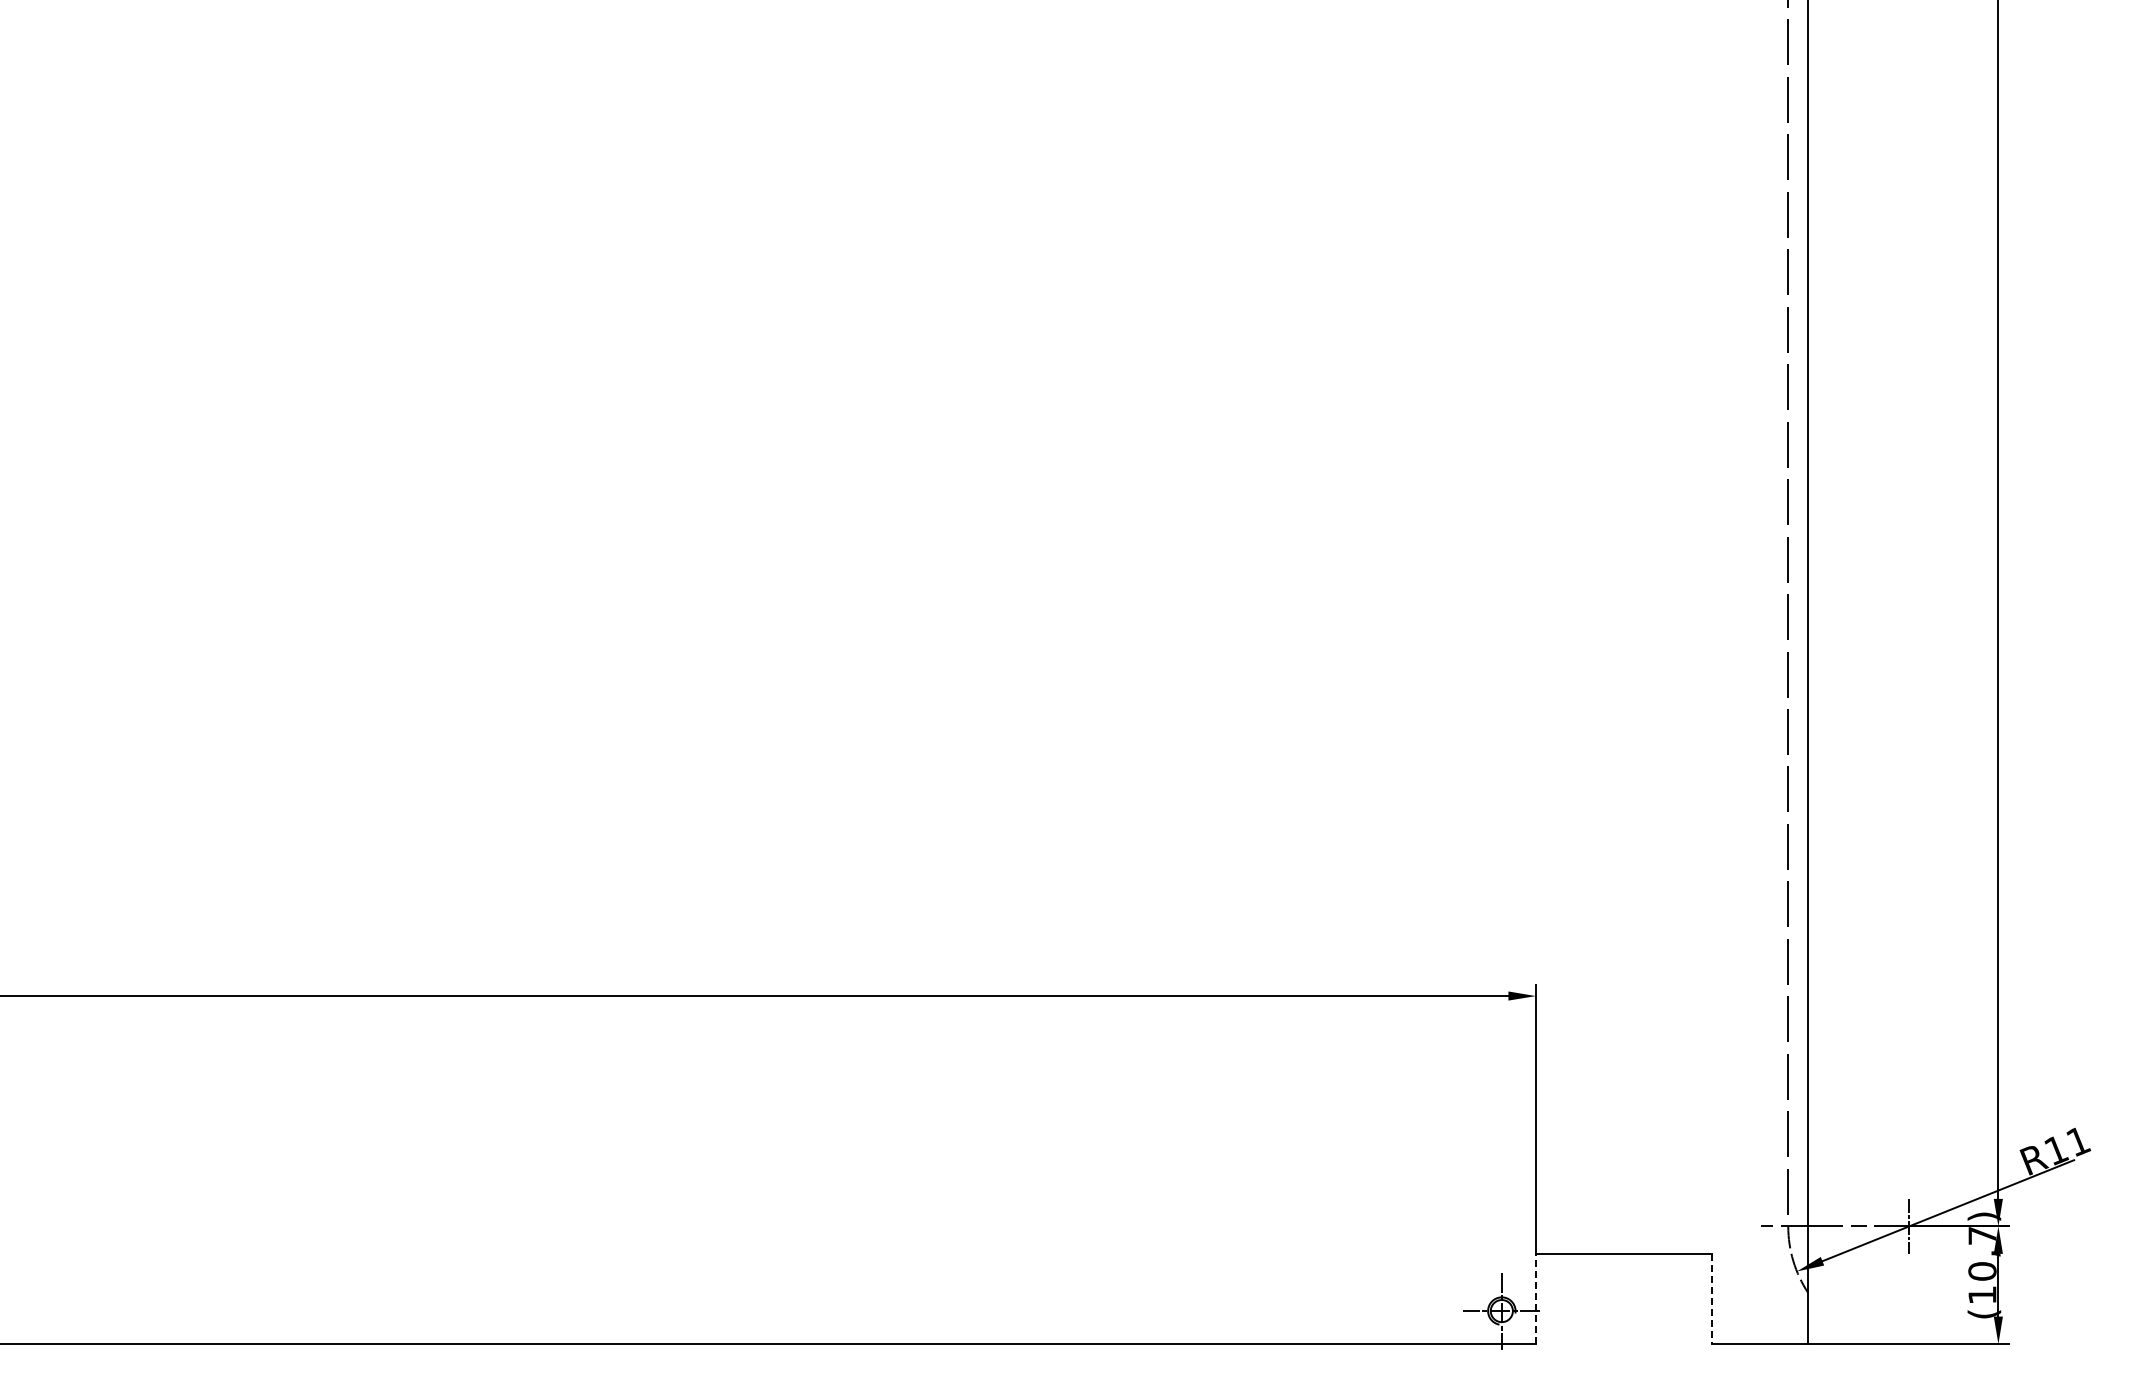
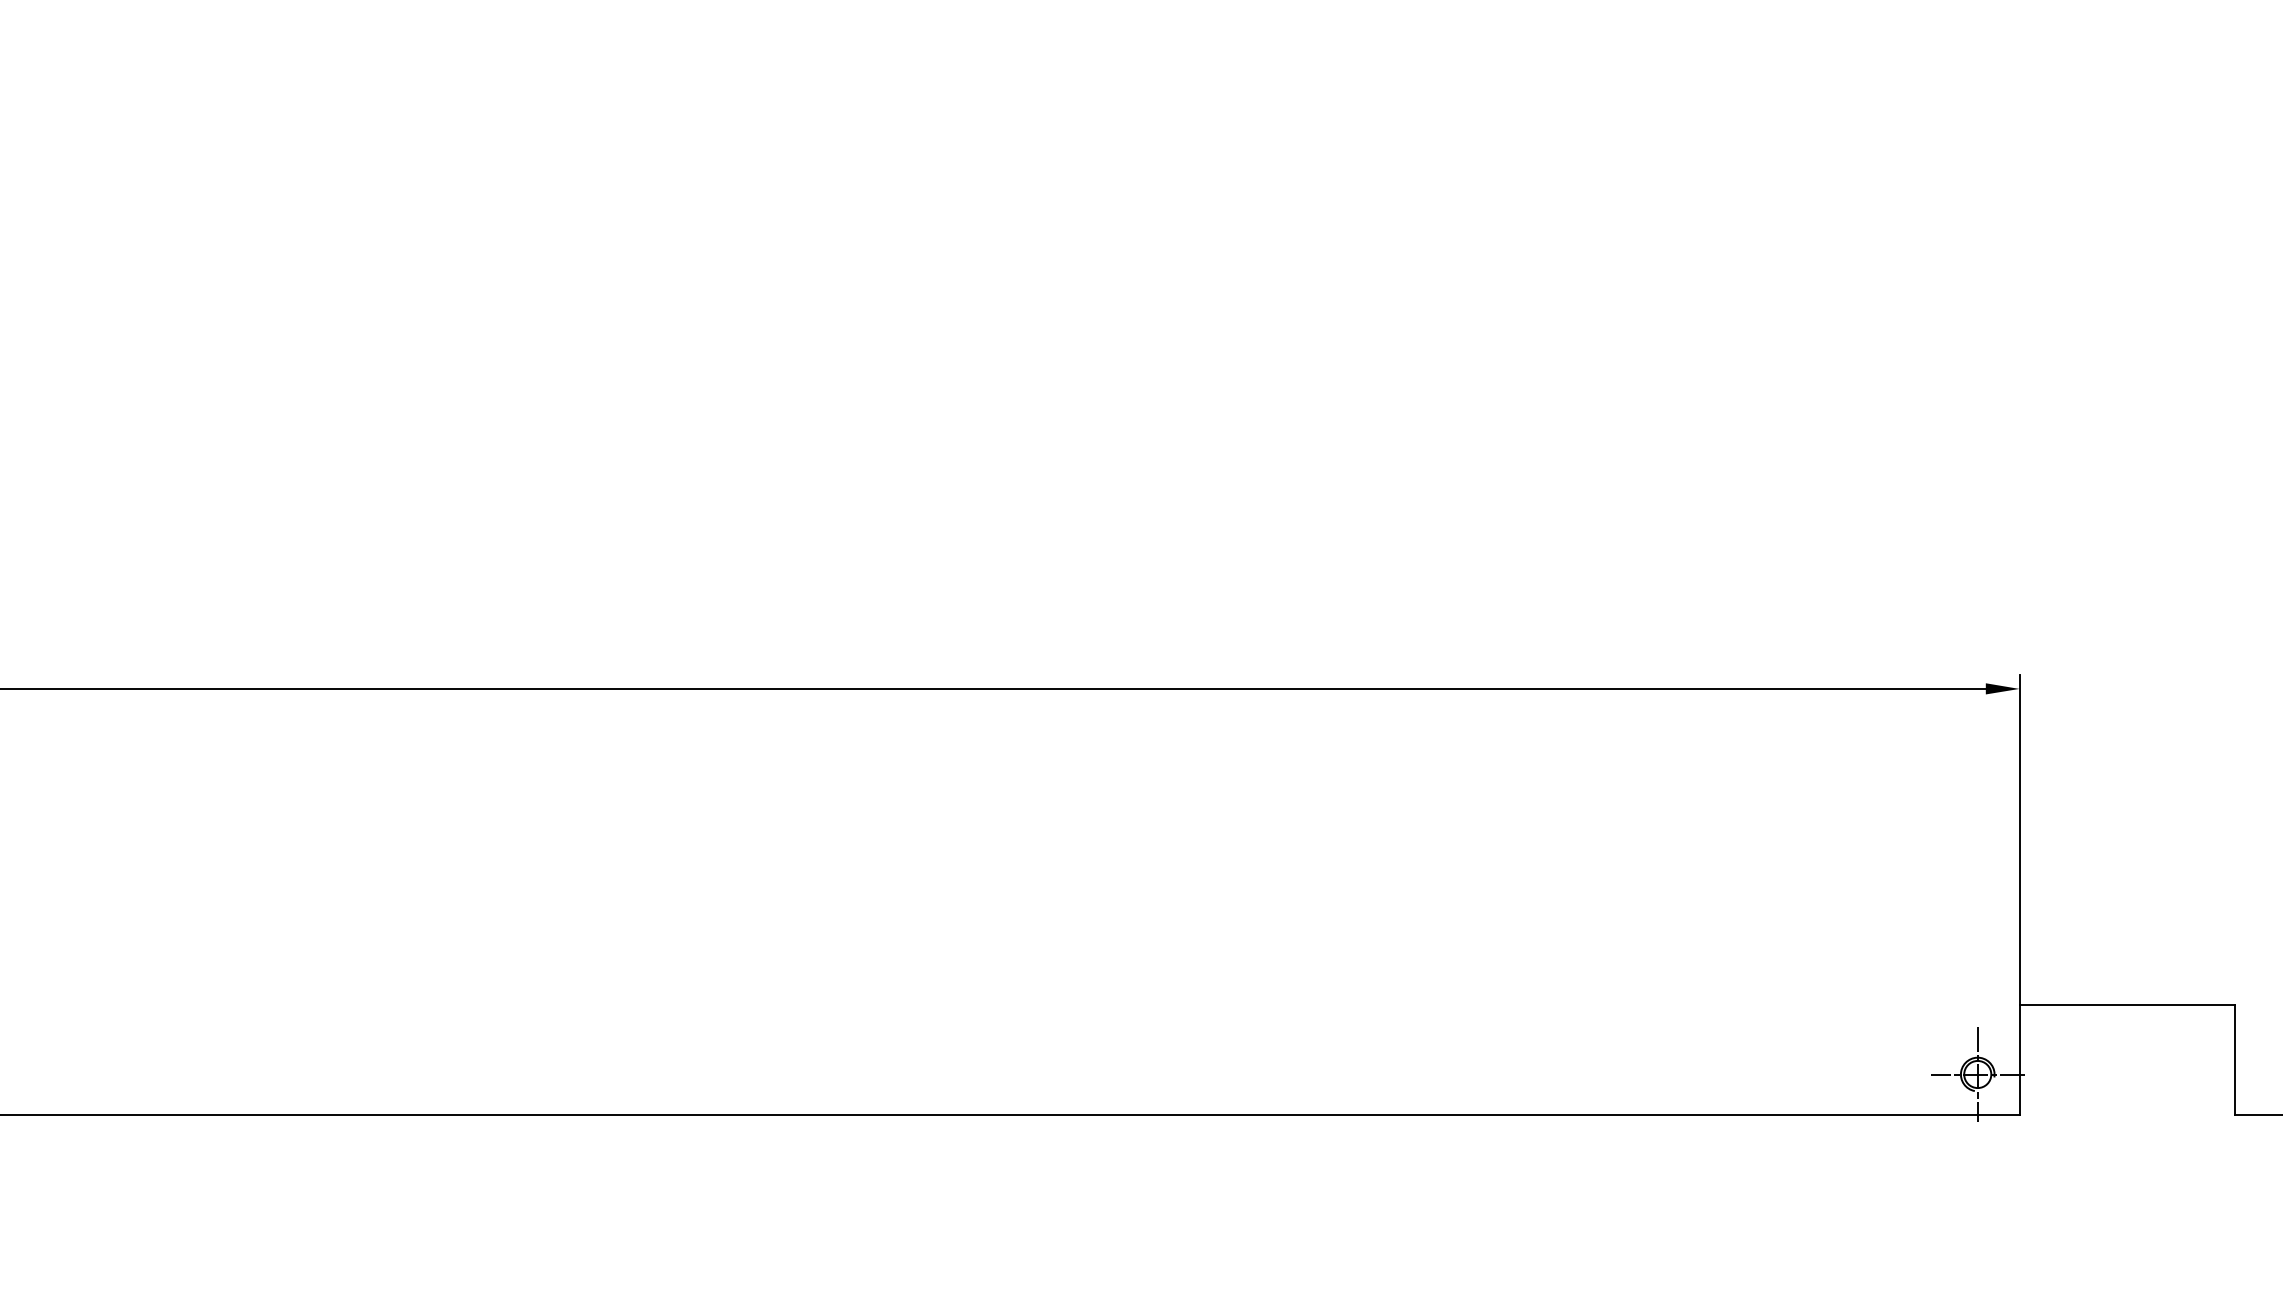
line: (1535, 1298) -> (2018, 1059), dashed -> solid
line: (1711, 1299) -> (2234, 1060), dashed -> solid

